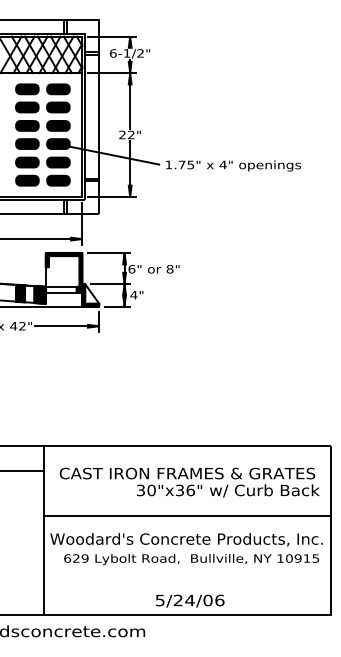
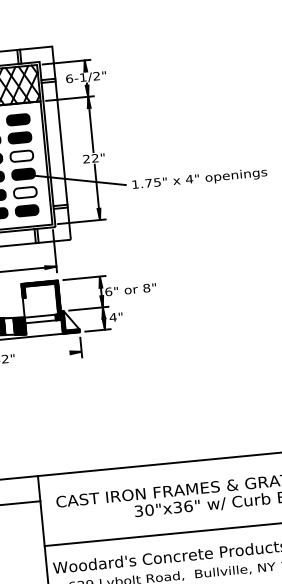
fill: (58, 125) -> (21, 155), removed
fill: (58, 162) -> (25, 192), removed
line: (66, 326) -> (49, 355), removed

